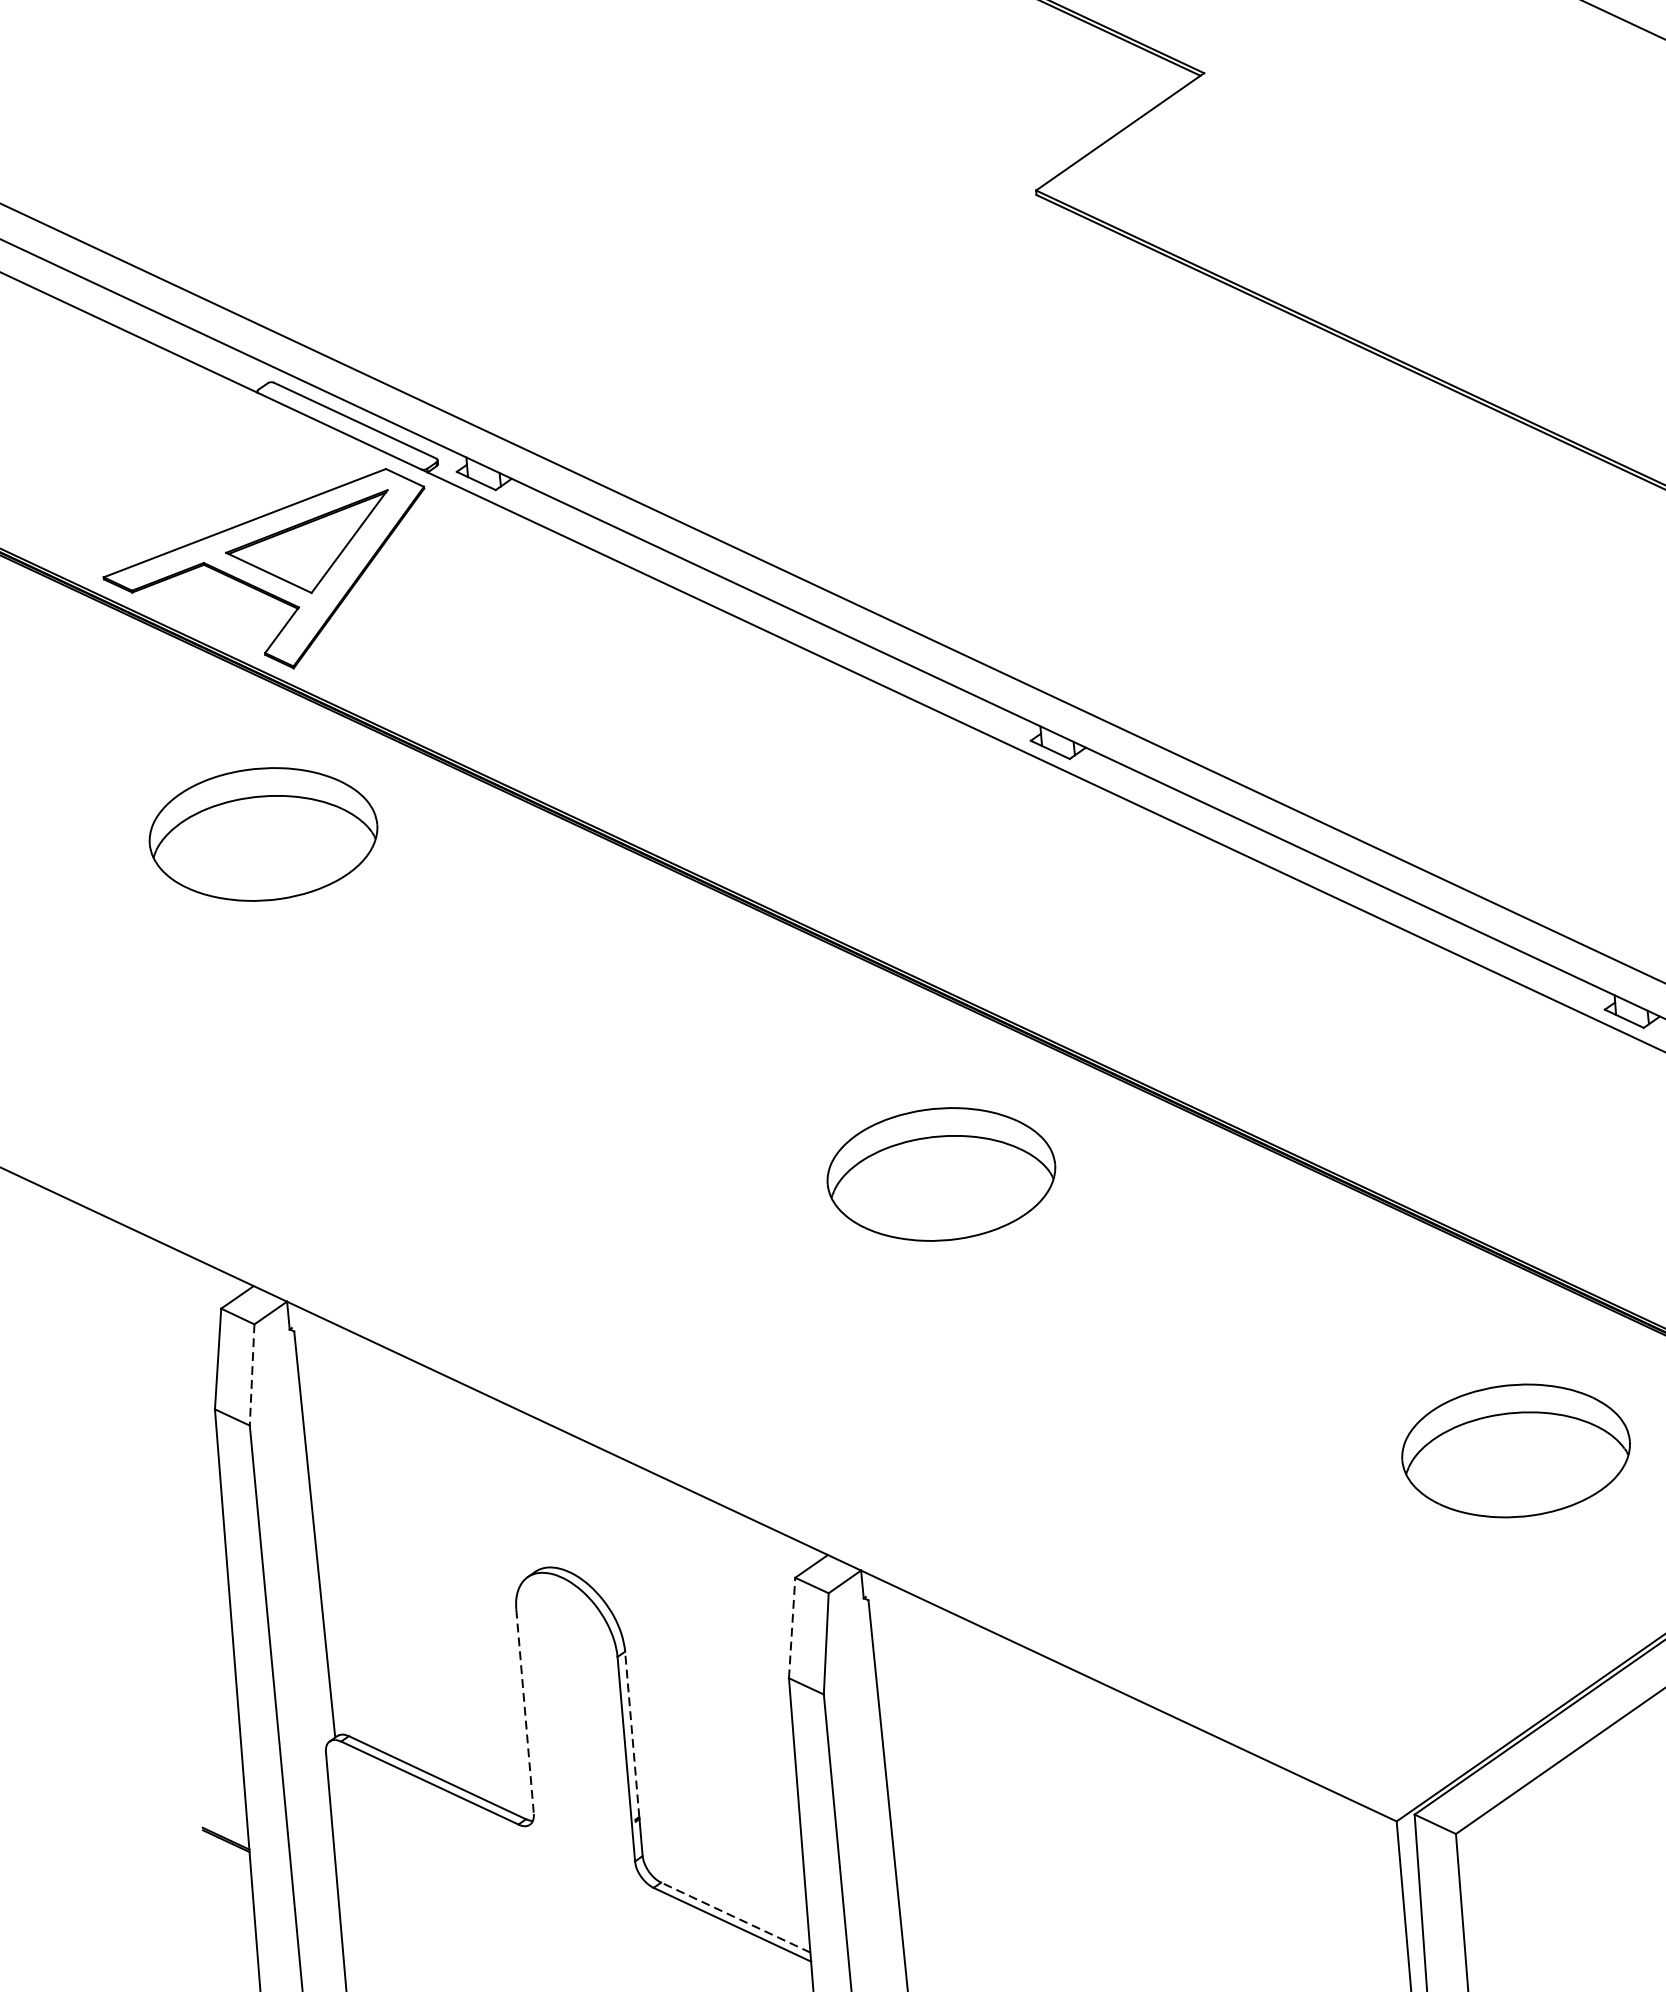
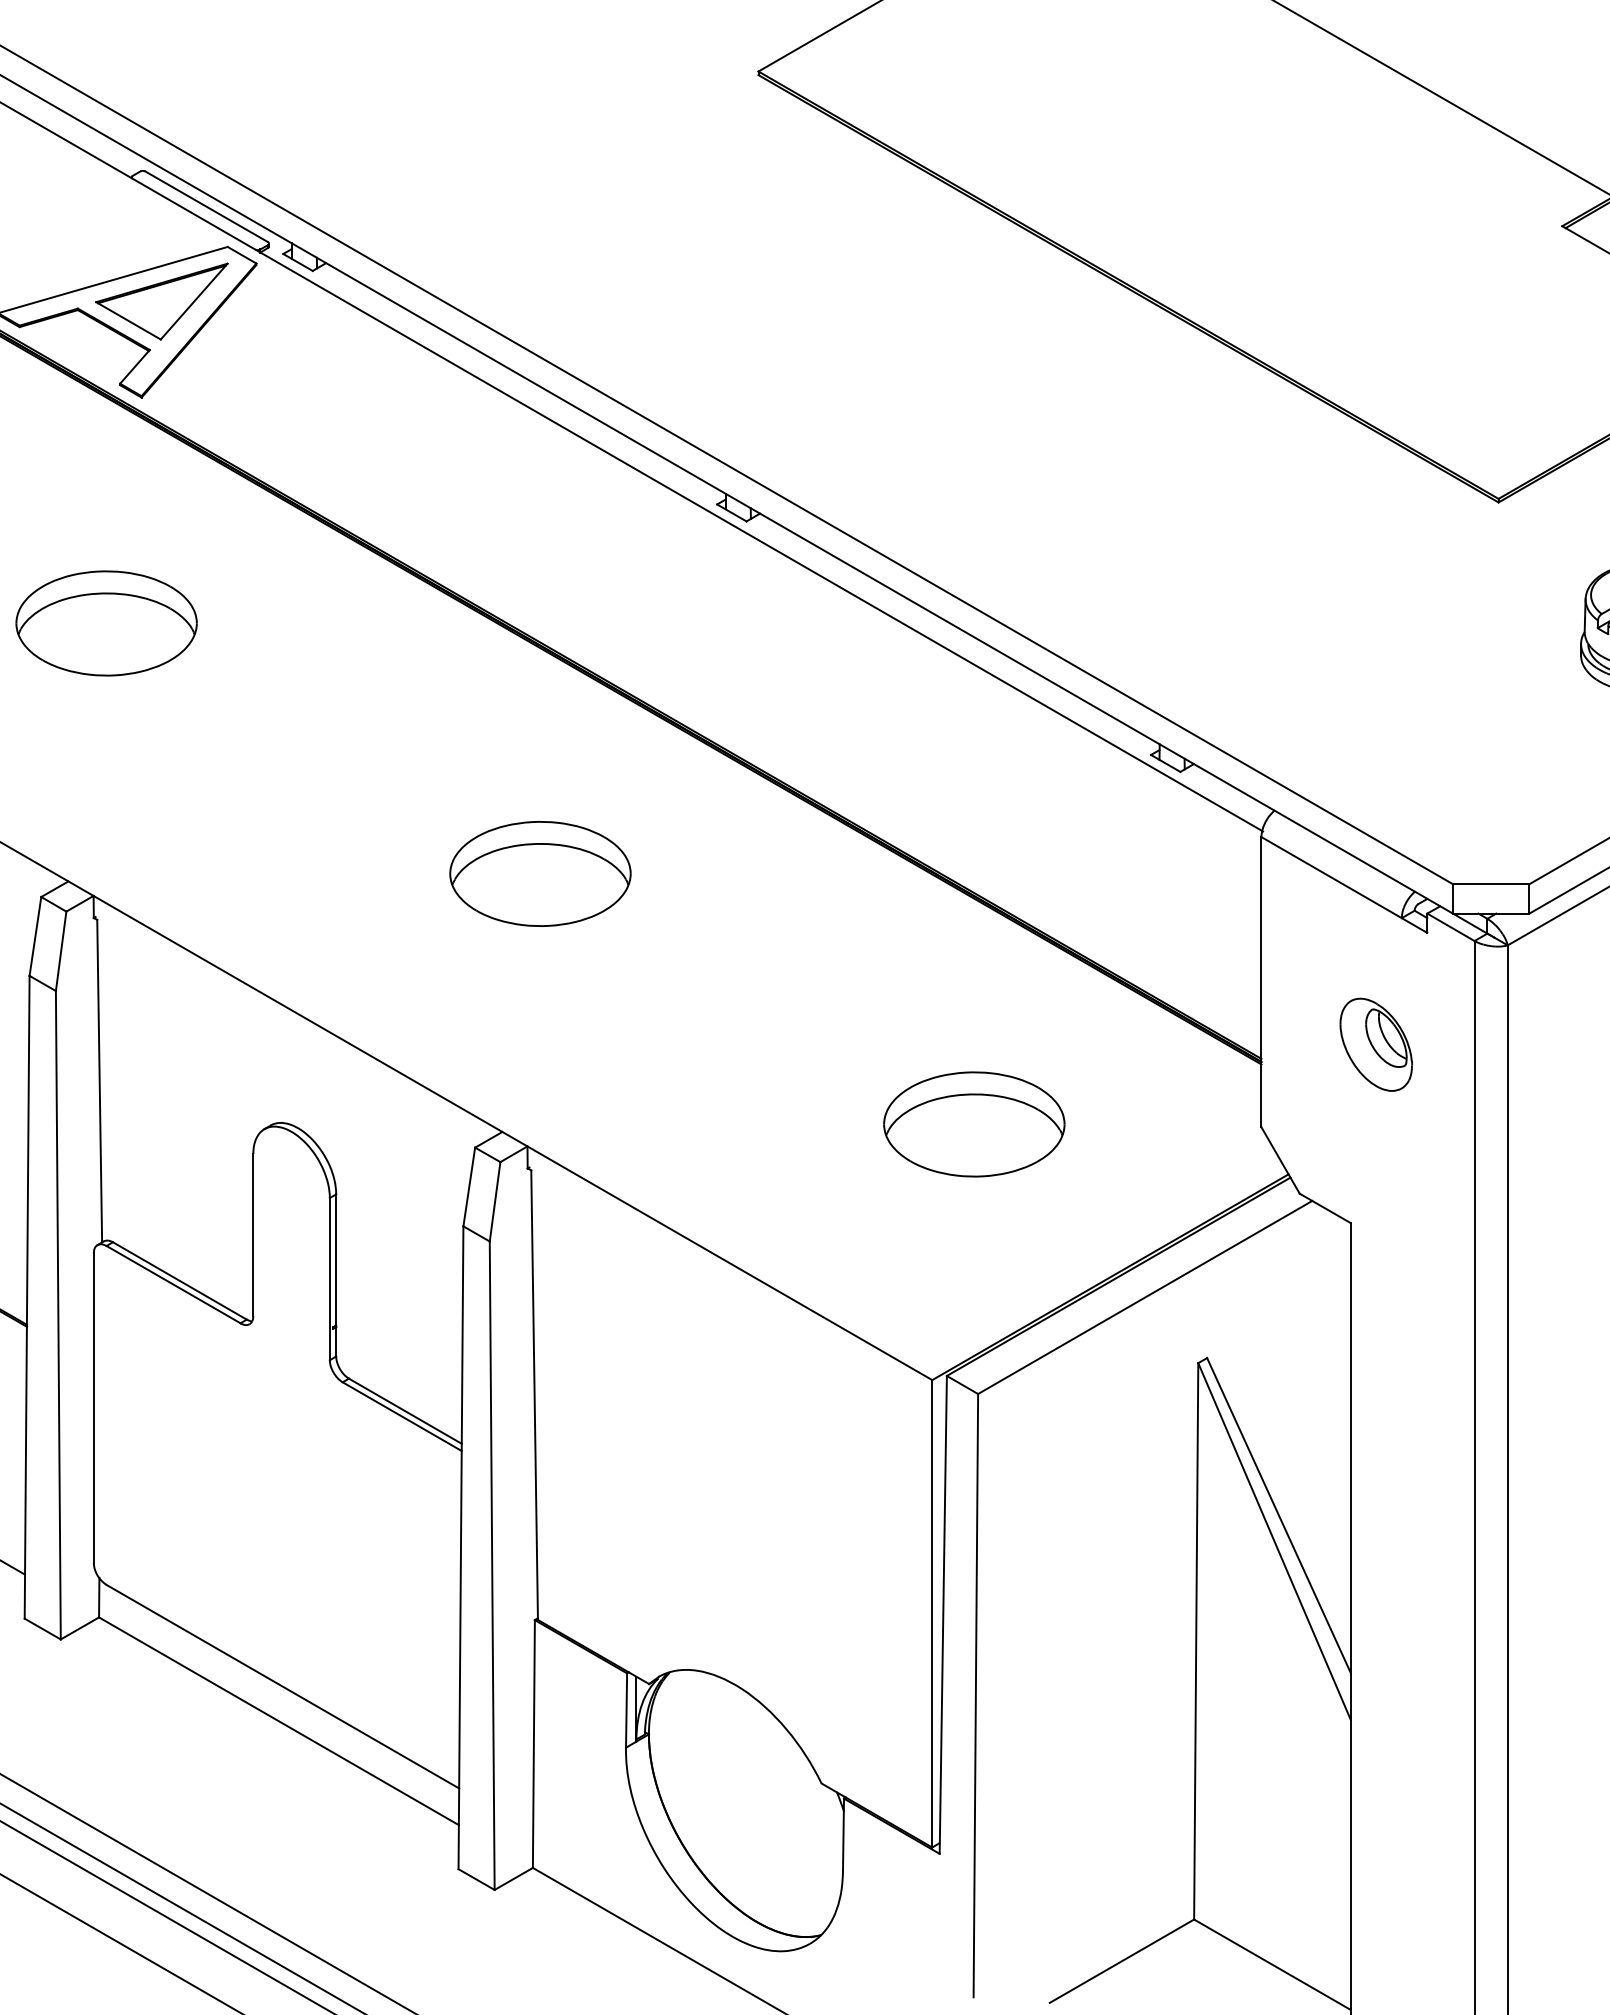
part: (263, 834) -> (106, 623), moved
part: (941, 1173) -> (540, 873), moved
line: (252, 1375) -> (61, 951), dashed -> solid
part: (1516, 1450) -> (974, 1124), moved
line: (792, 1628) -> (469, 1187), dashed -> solid
line: (525, 1712) -> (253, 1235), dashed -> solid
line: (632, 1735) -> (336, 1260), dashed -> solid
line: (734, 1918) -> (404, 1411), dashed -> solid

